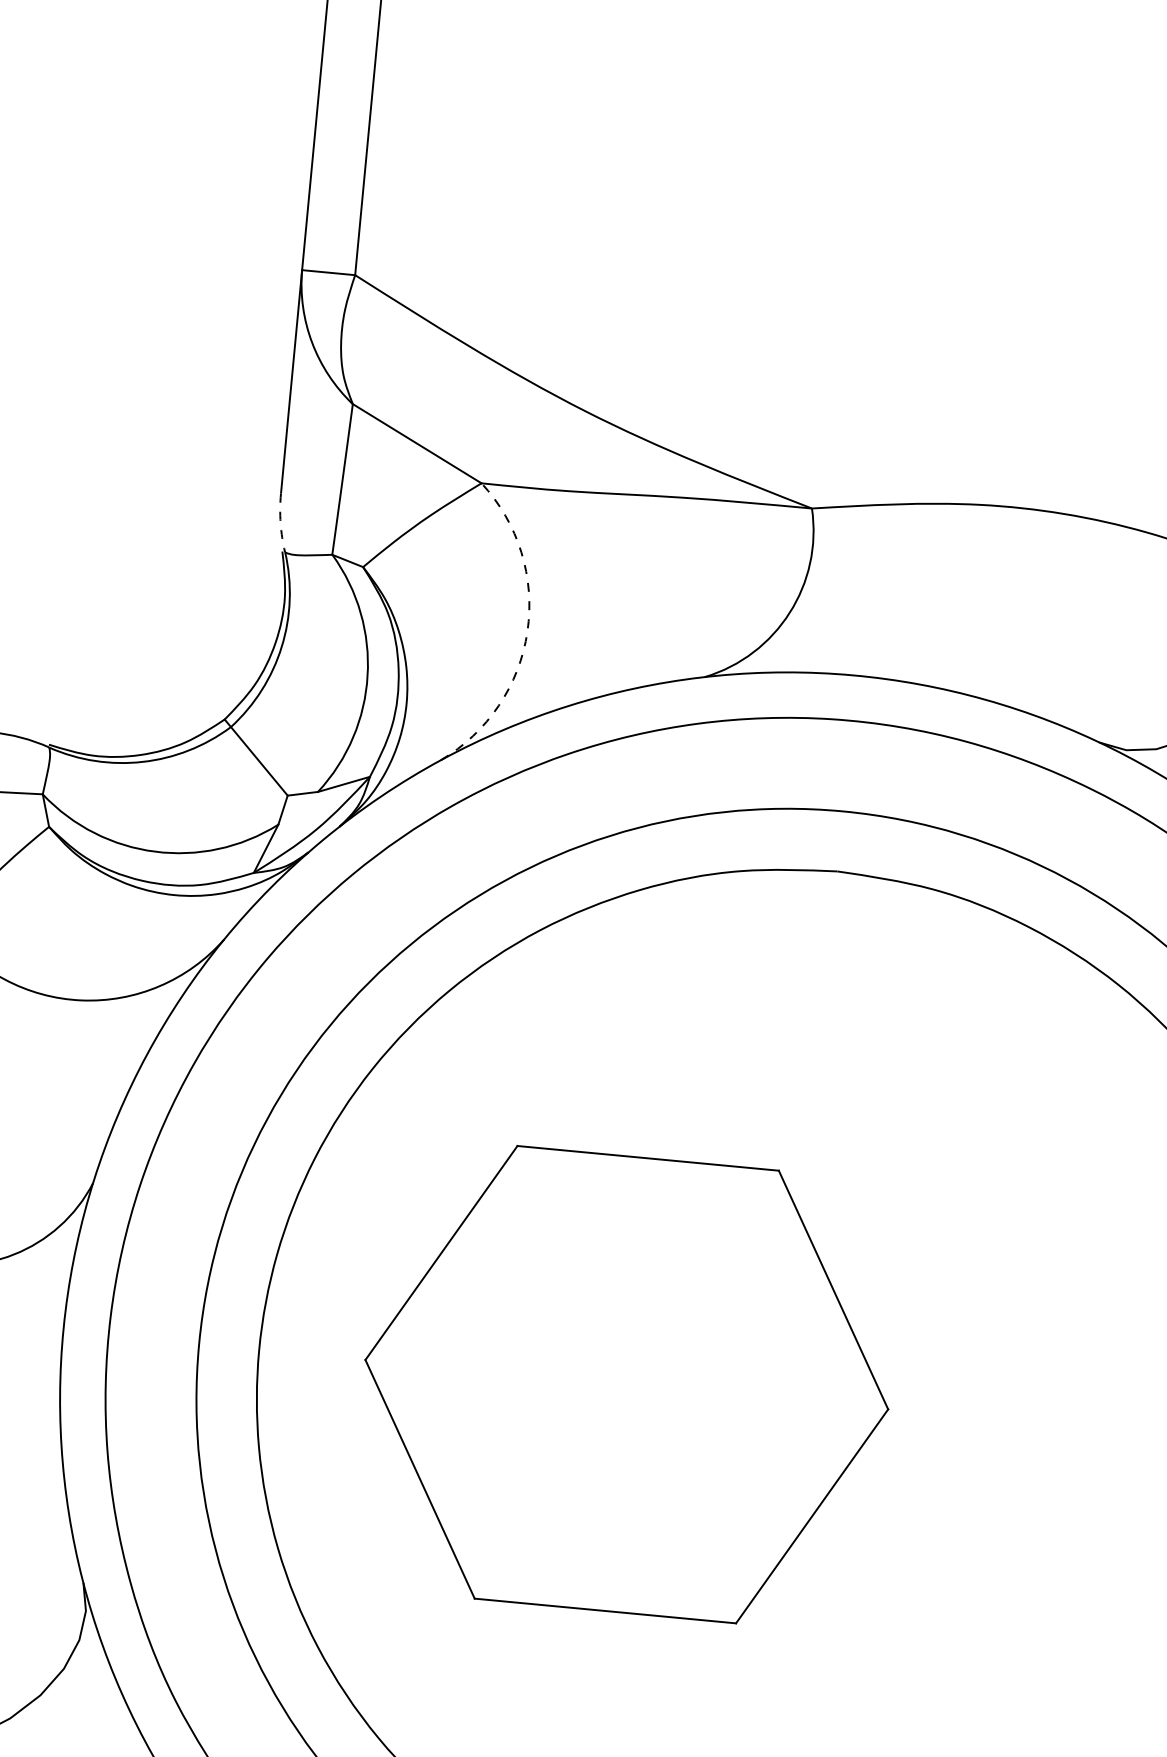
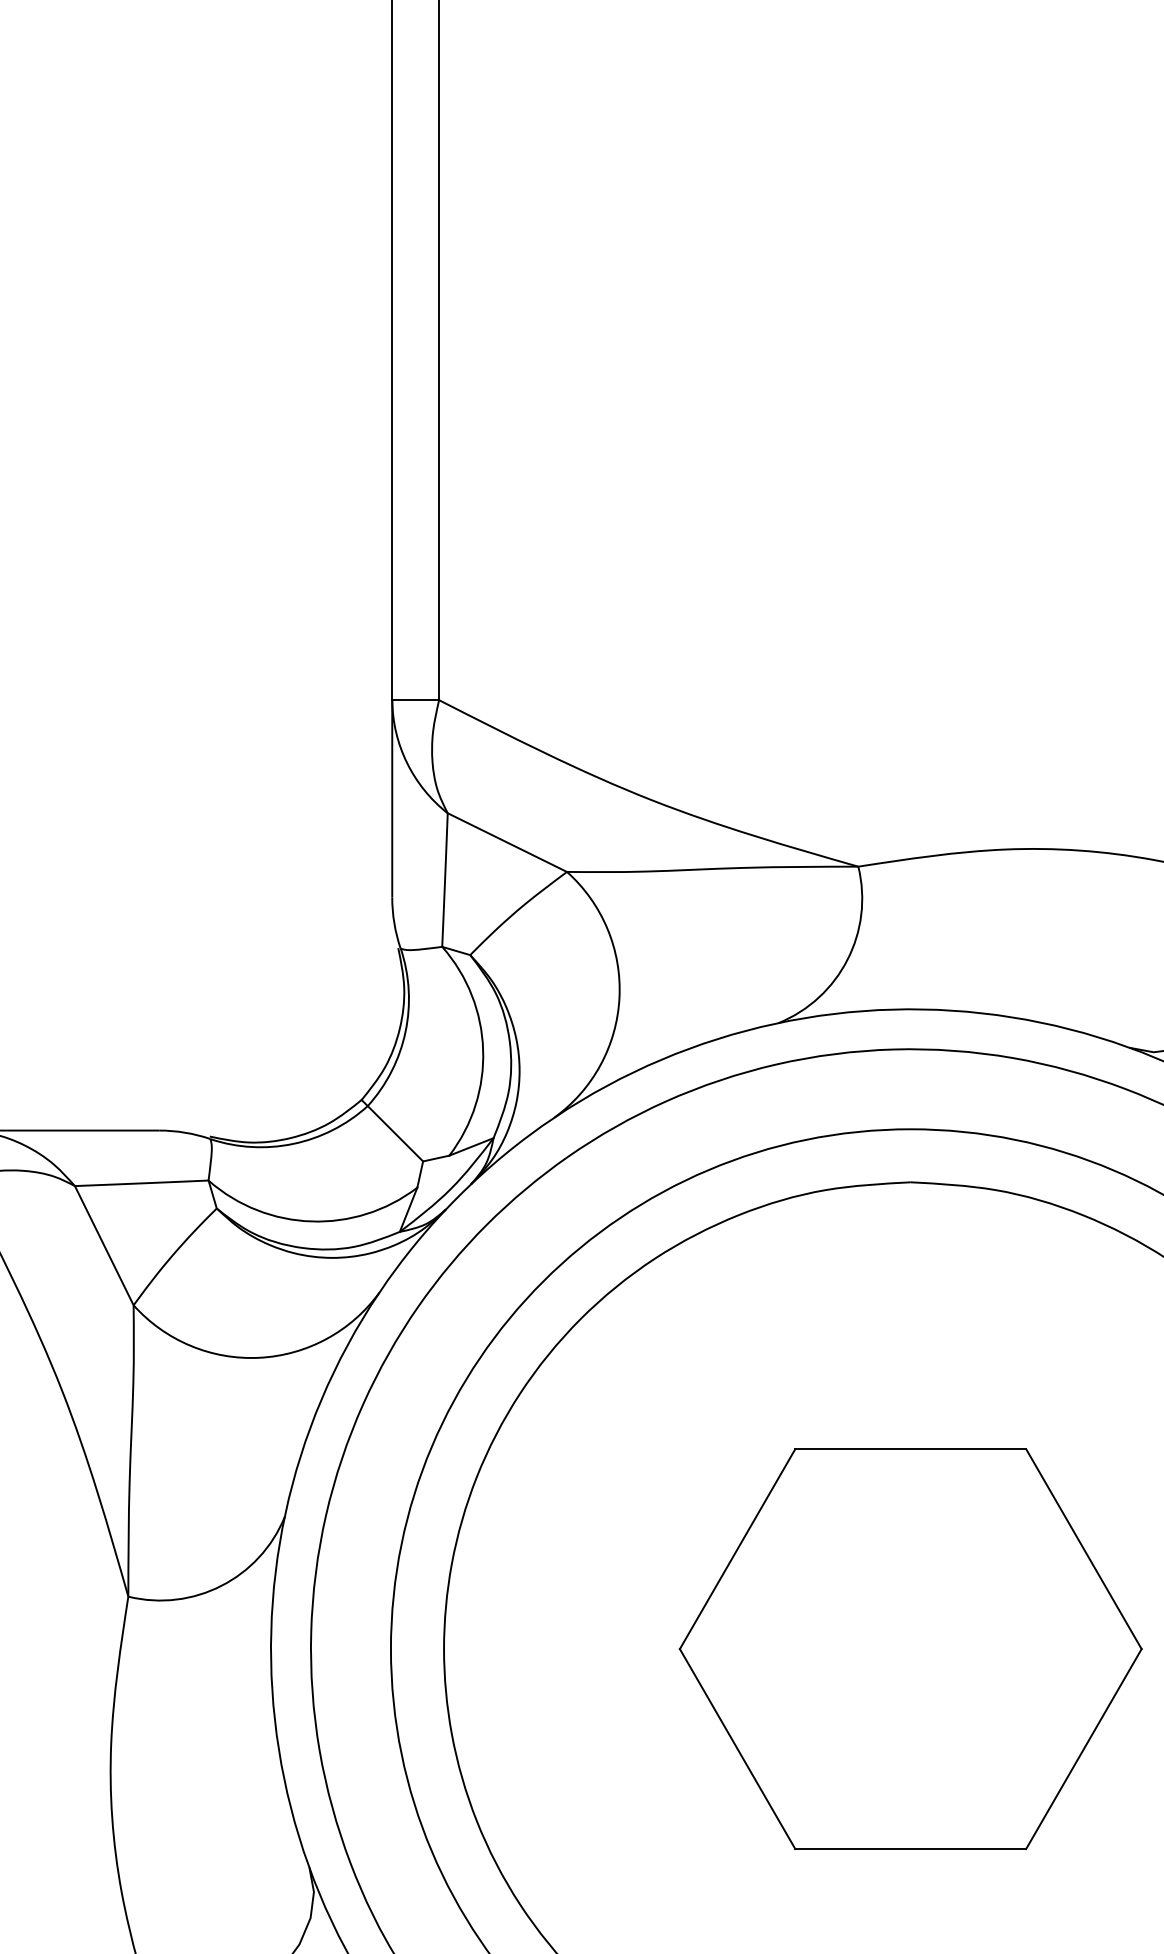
arc: (280, 523) -> (394, 923), dashed -> solid
arc: (527, 631) -> (619, 997), dashed -> solid
part: (626, 1385) -> (910, 1649), moved

